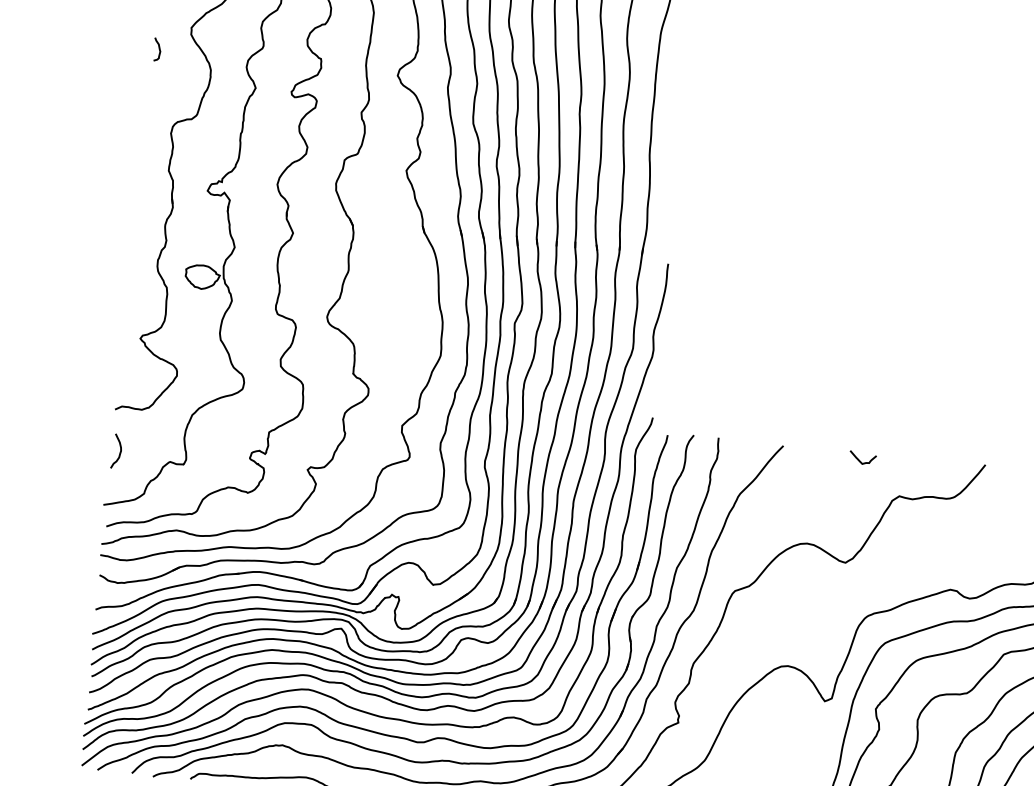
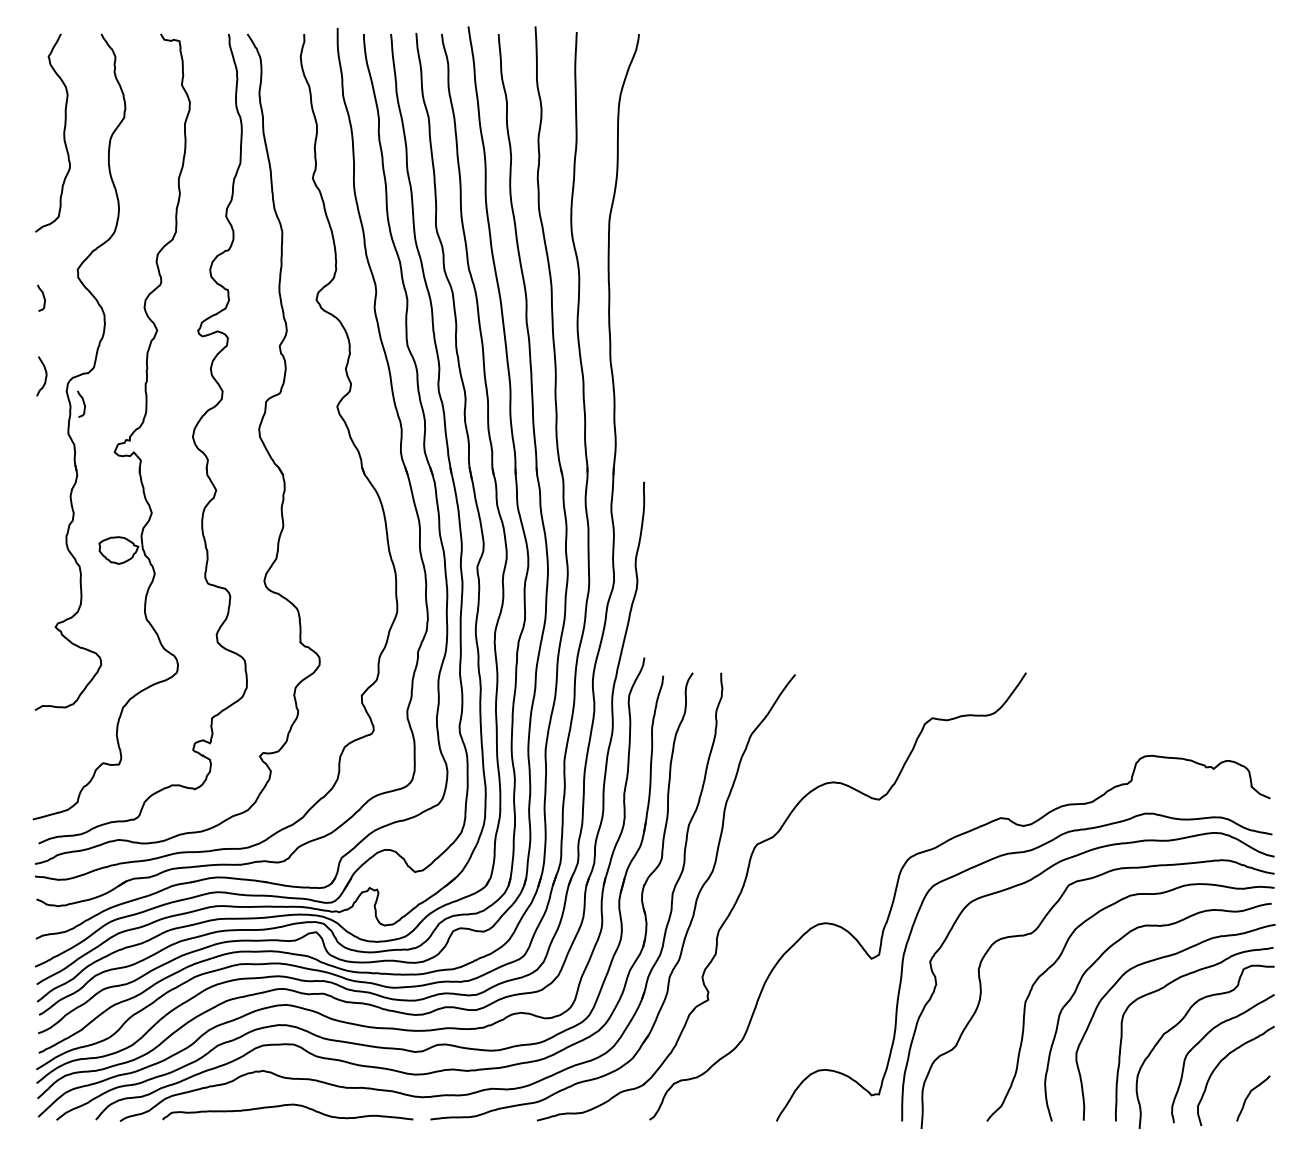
curve: (184, 145) -> (83, 403), added
curve: (120, 451) -> (45, 376), moved
curve: (860, 460) -> (884, 682), removed

